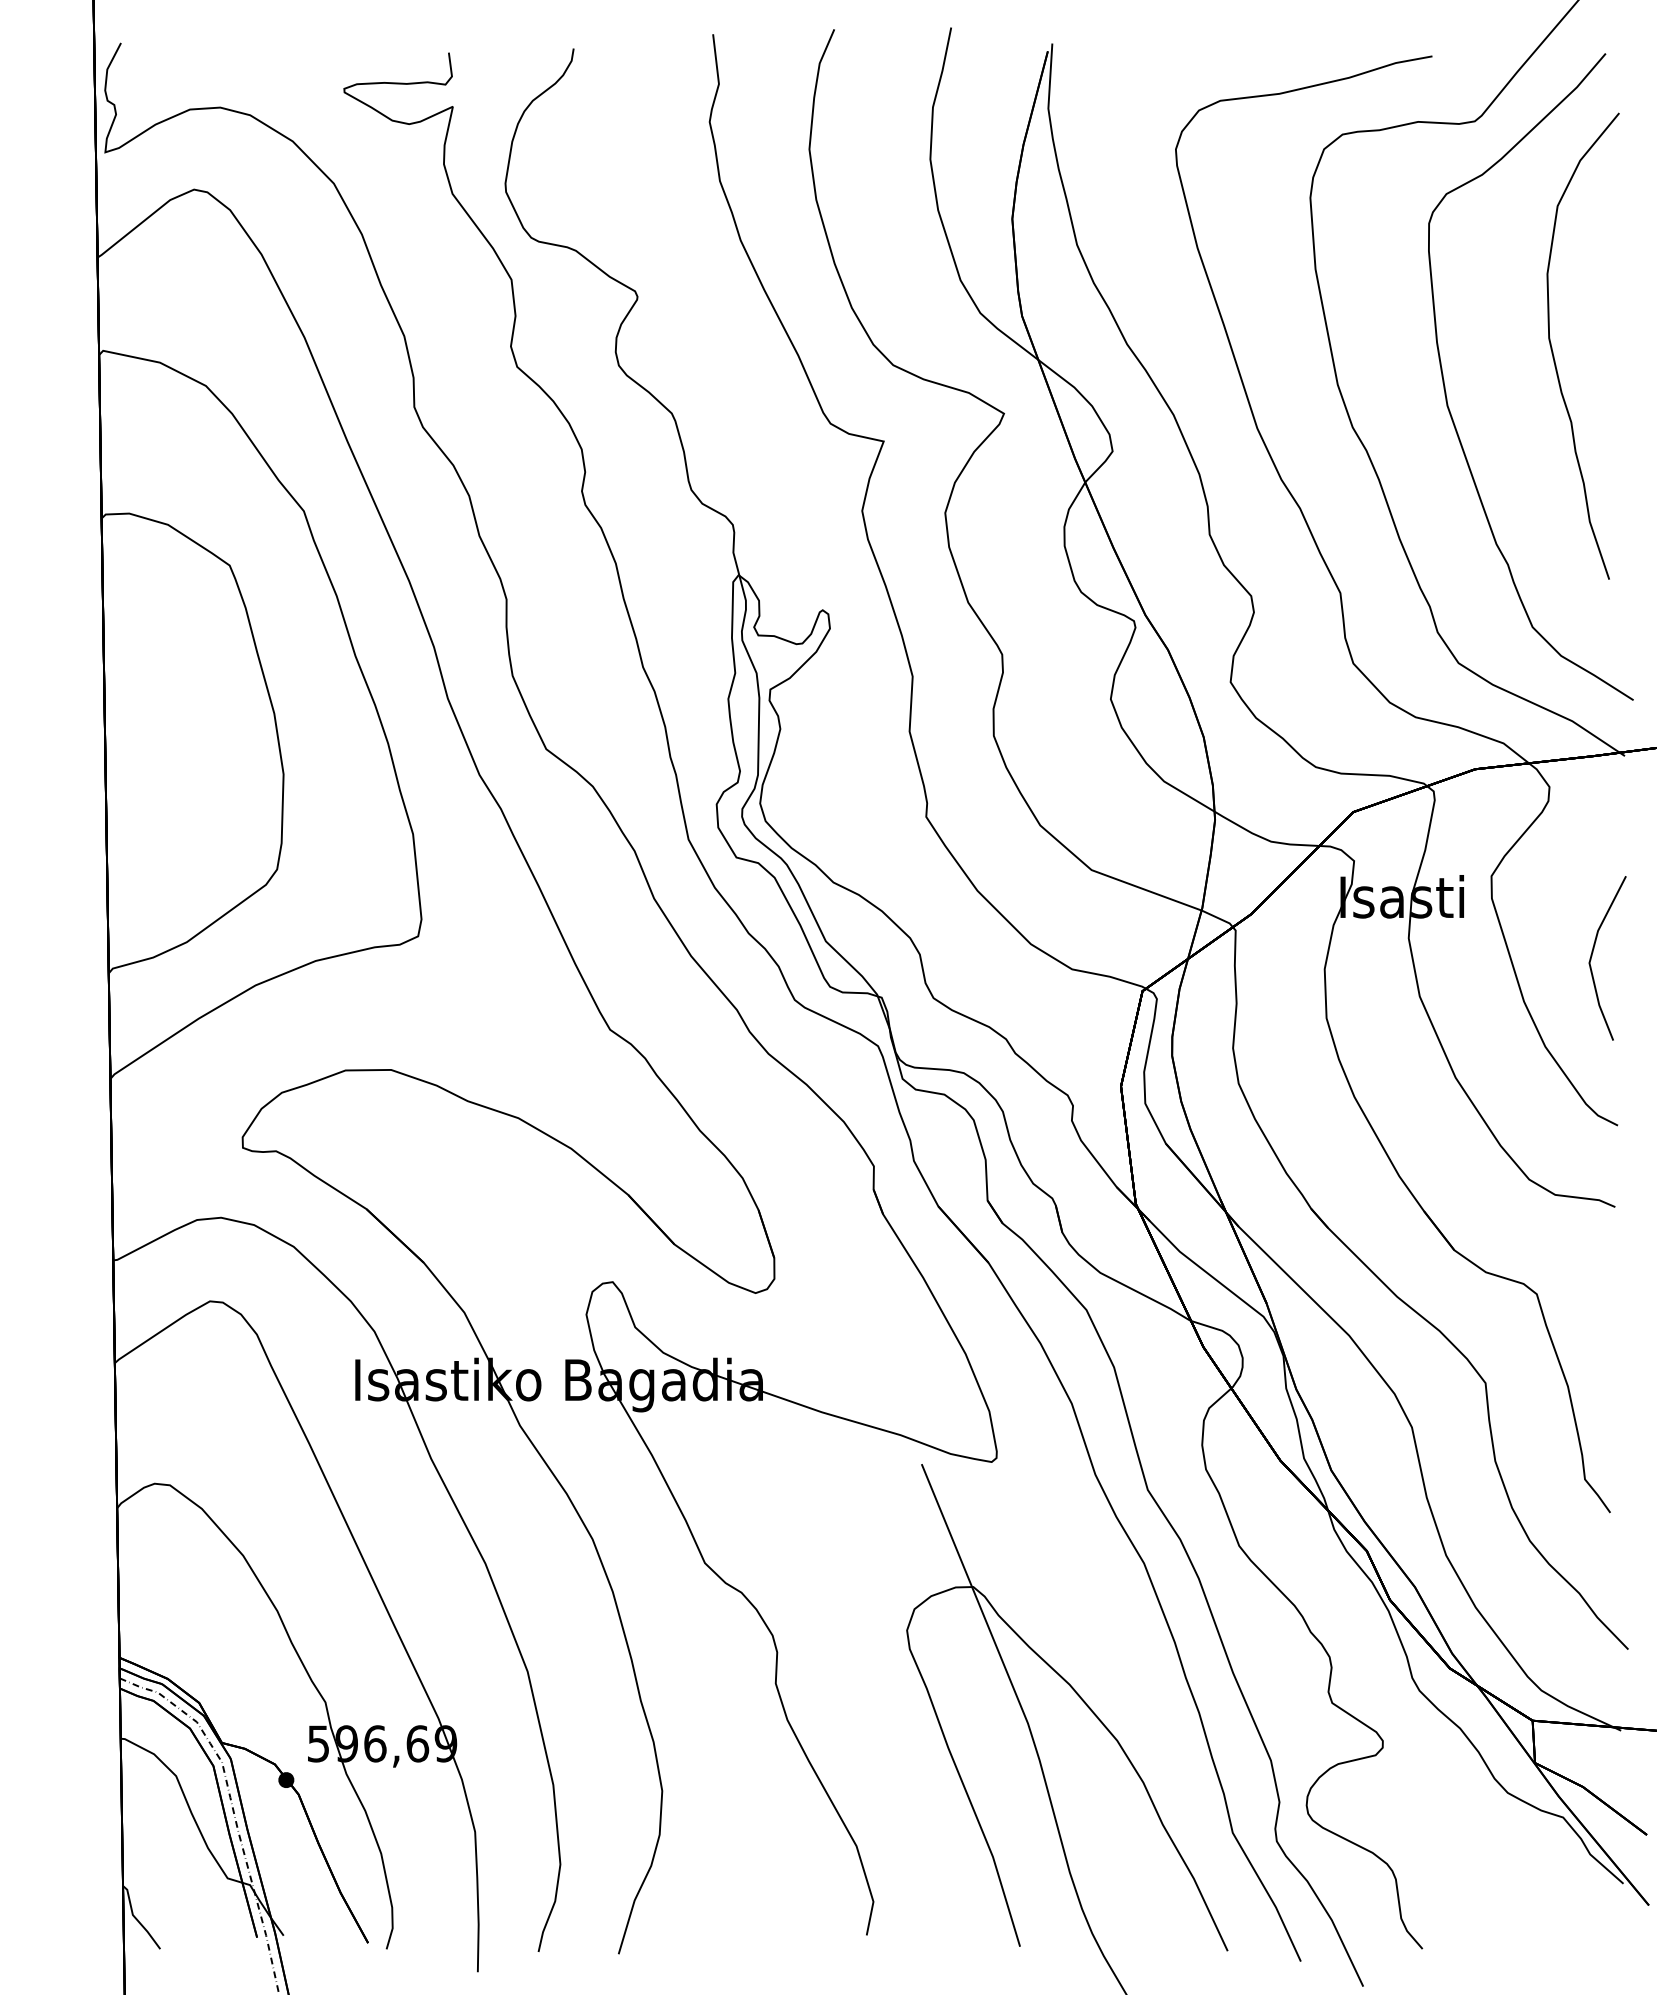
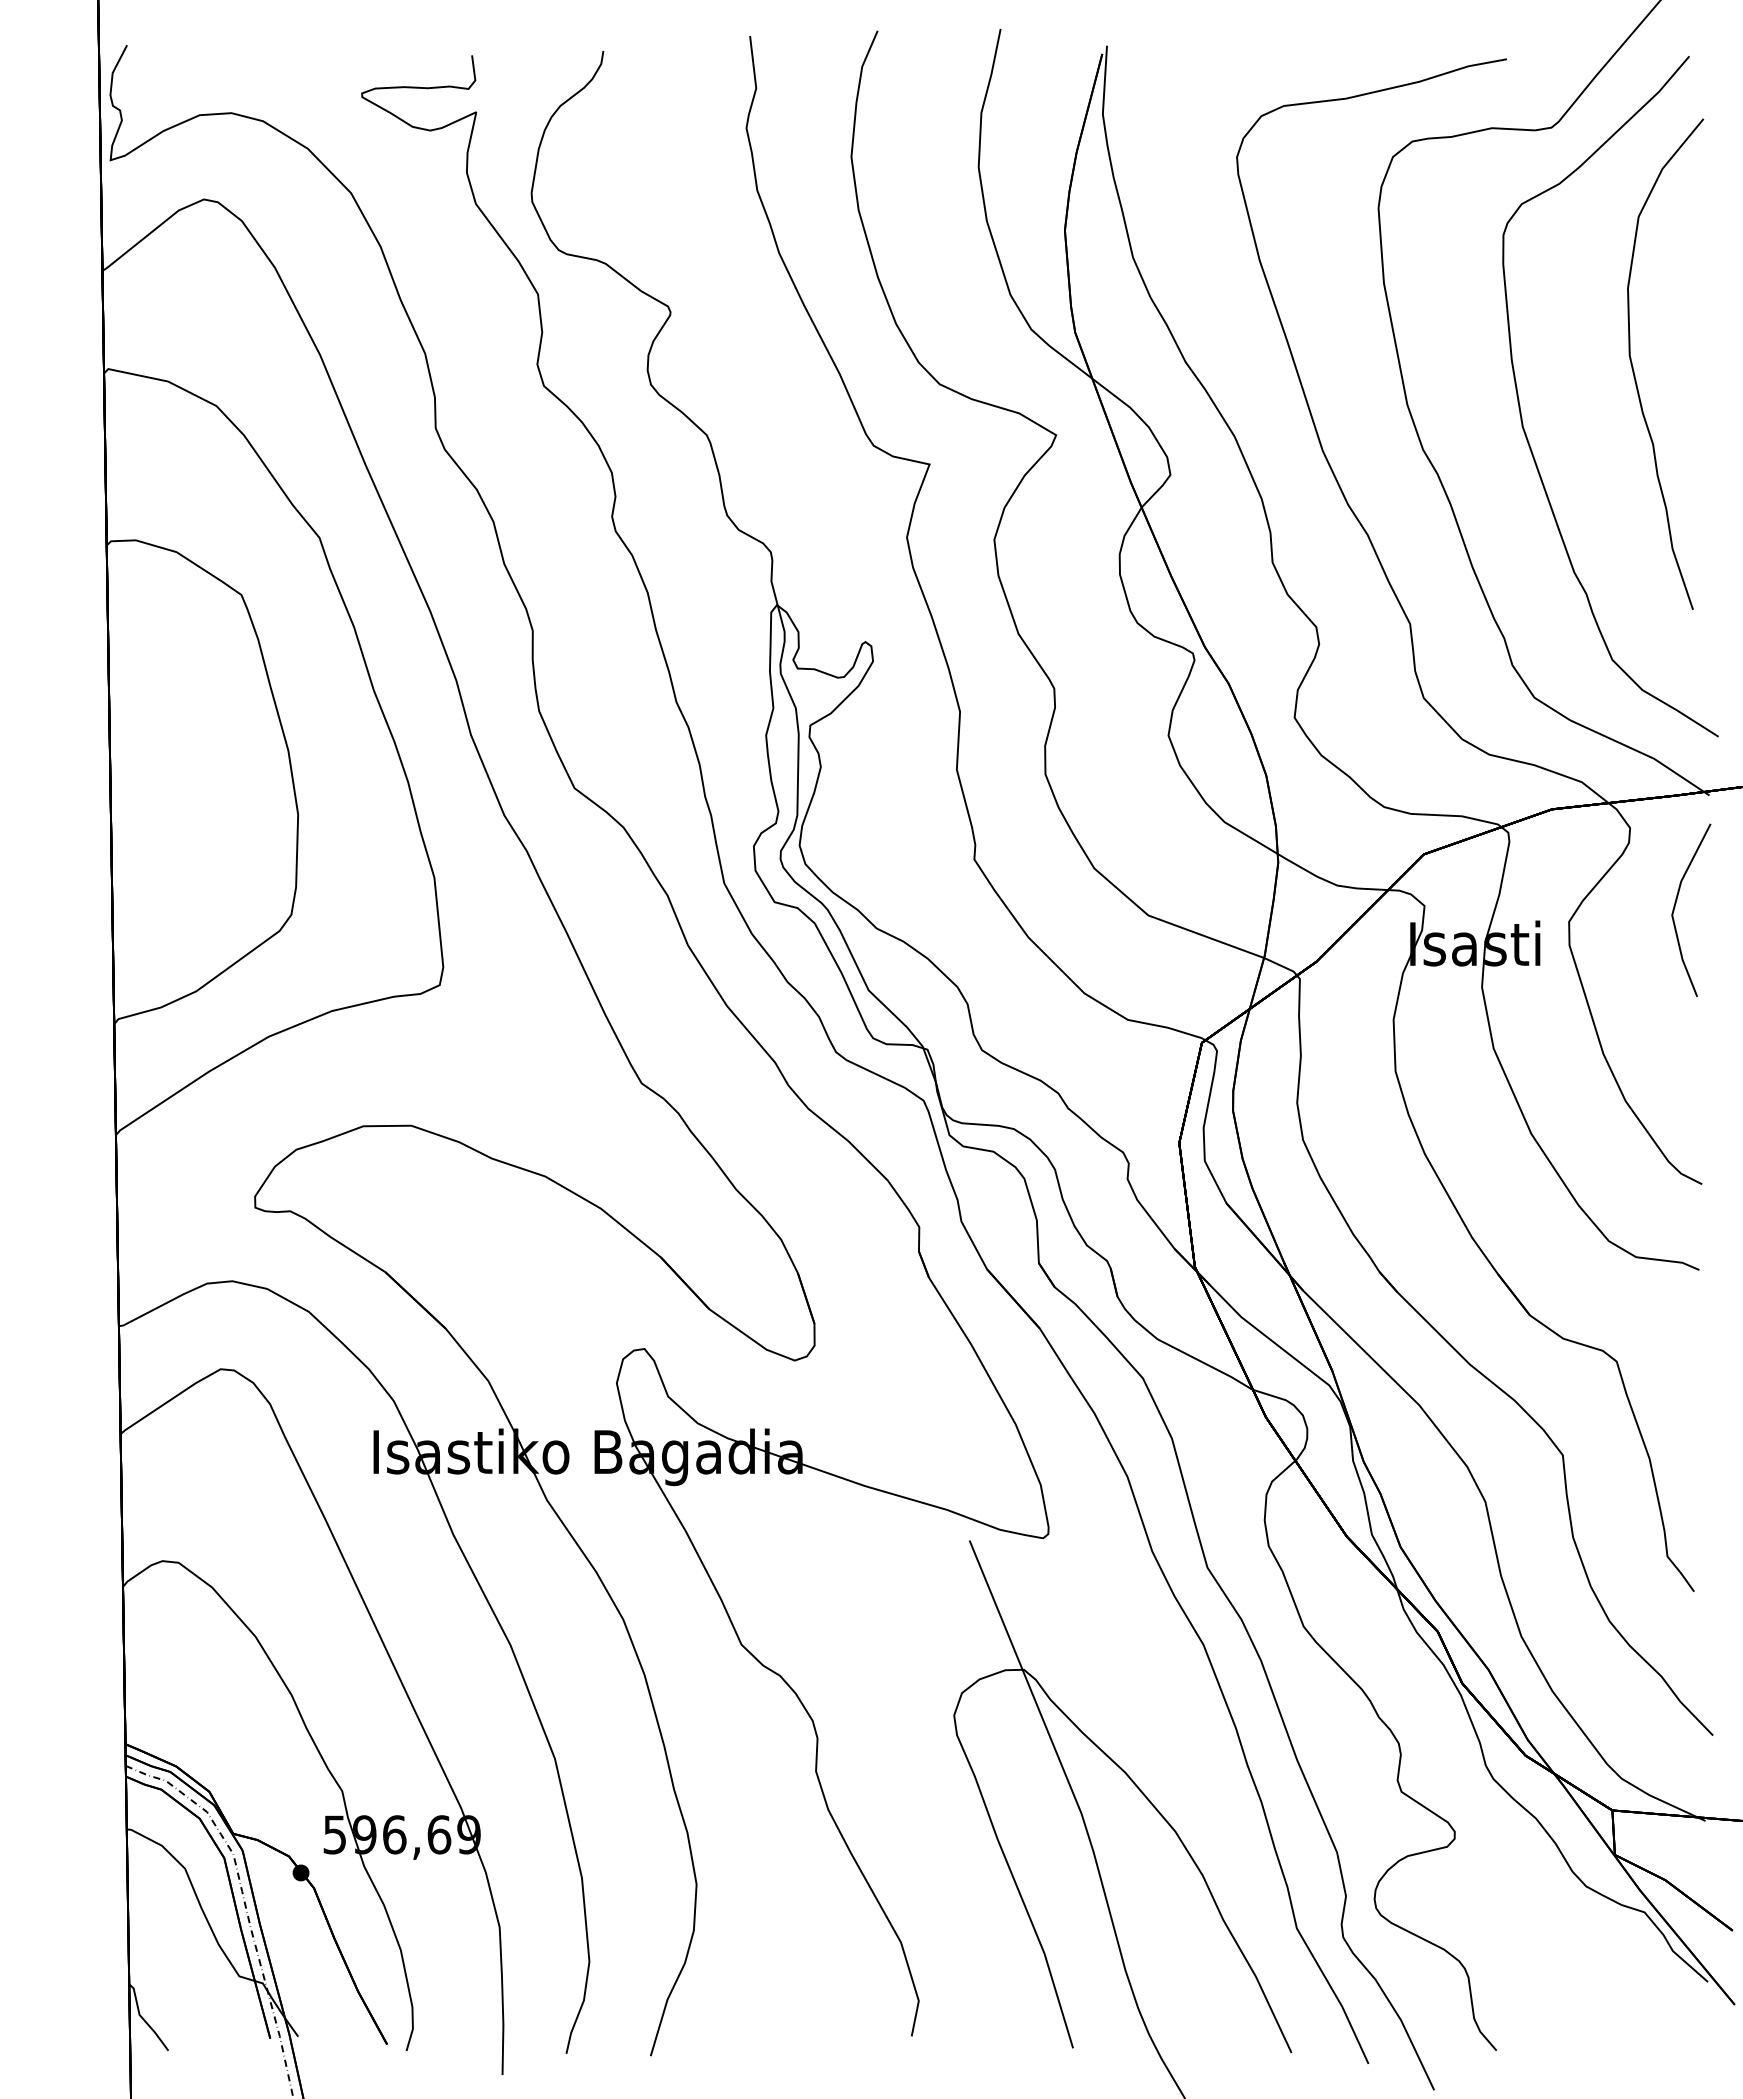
line: (1592, 955) -> (1675, 907), moved

